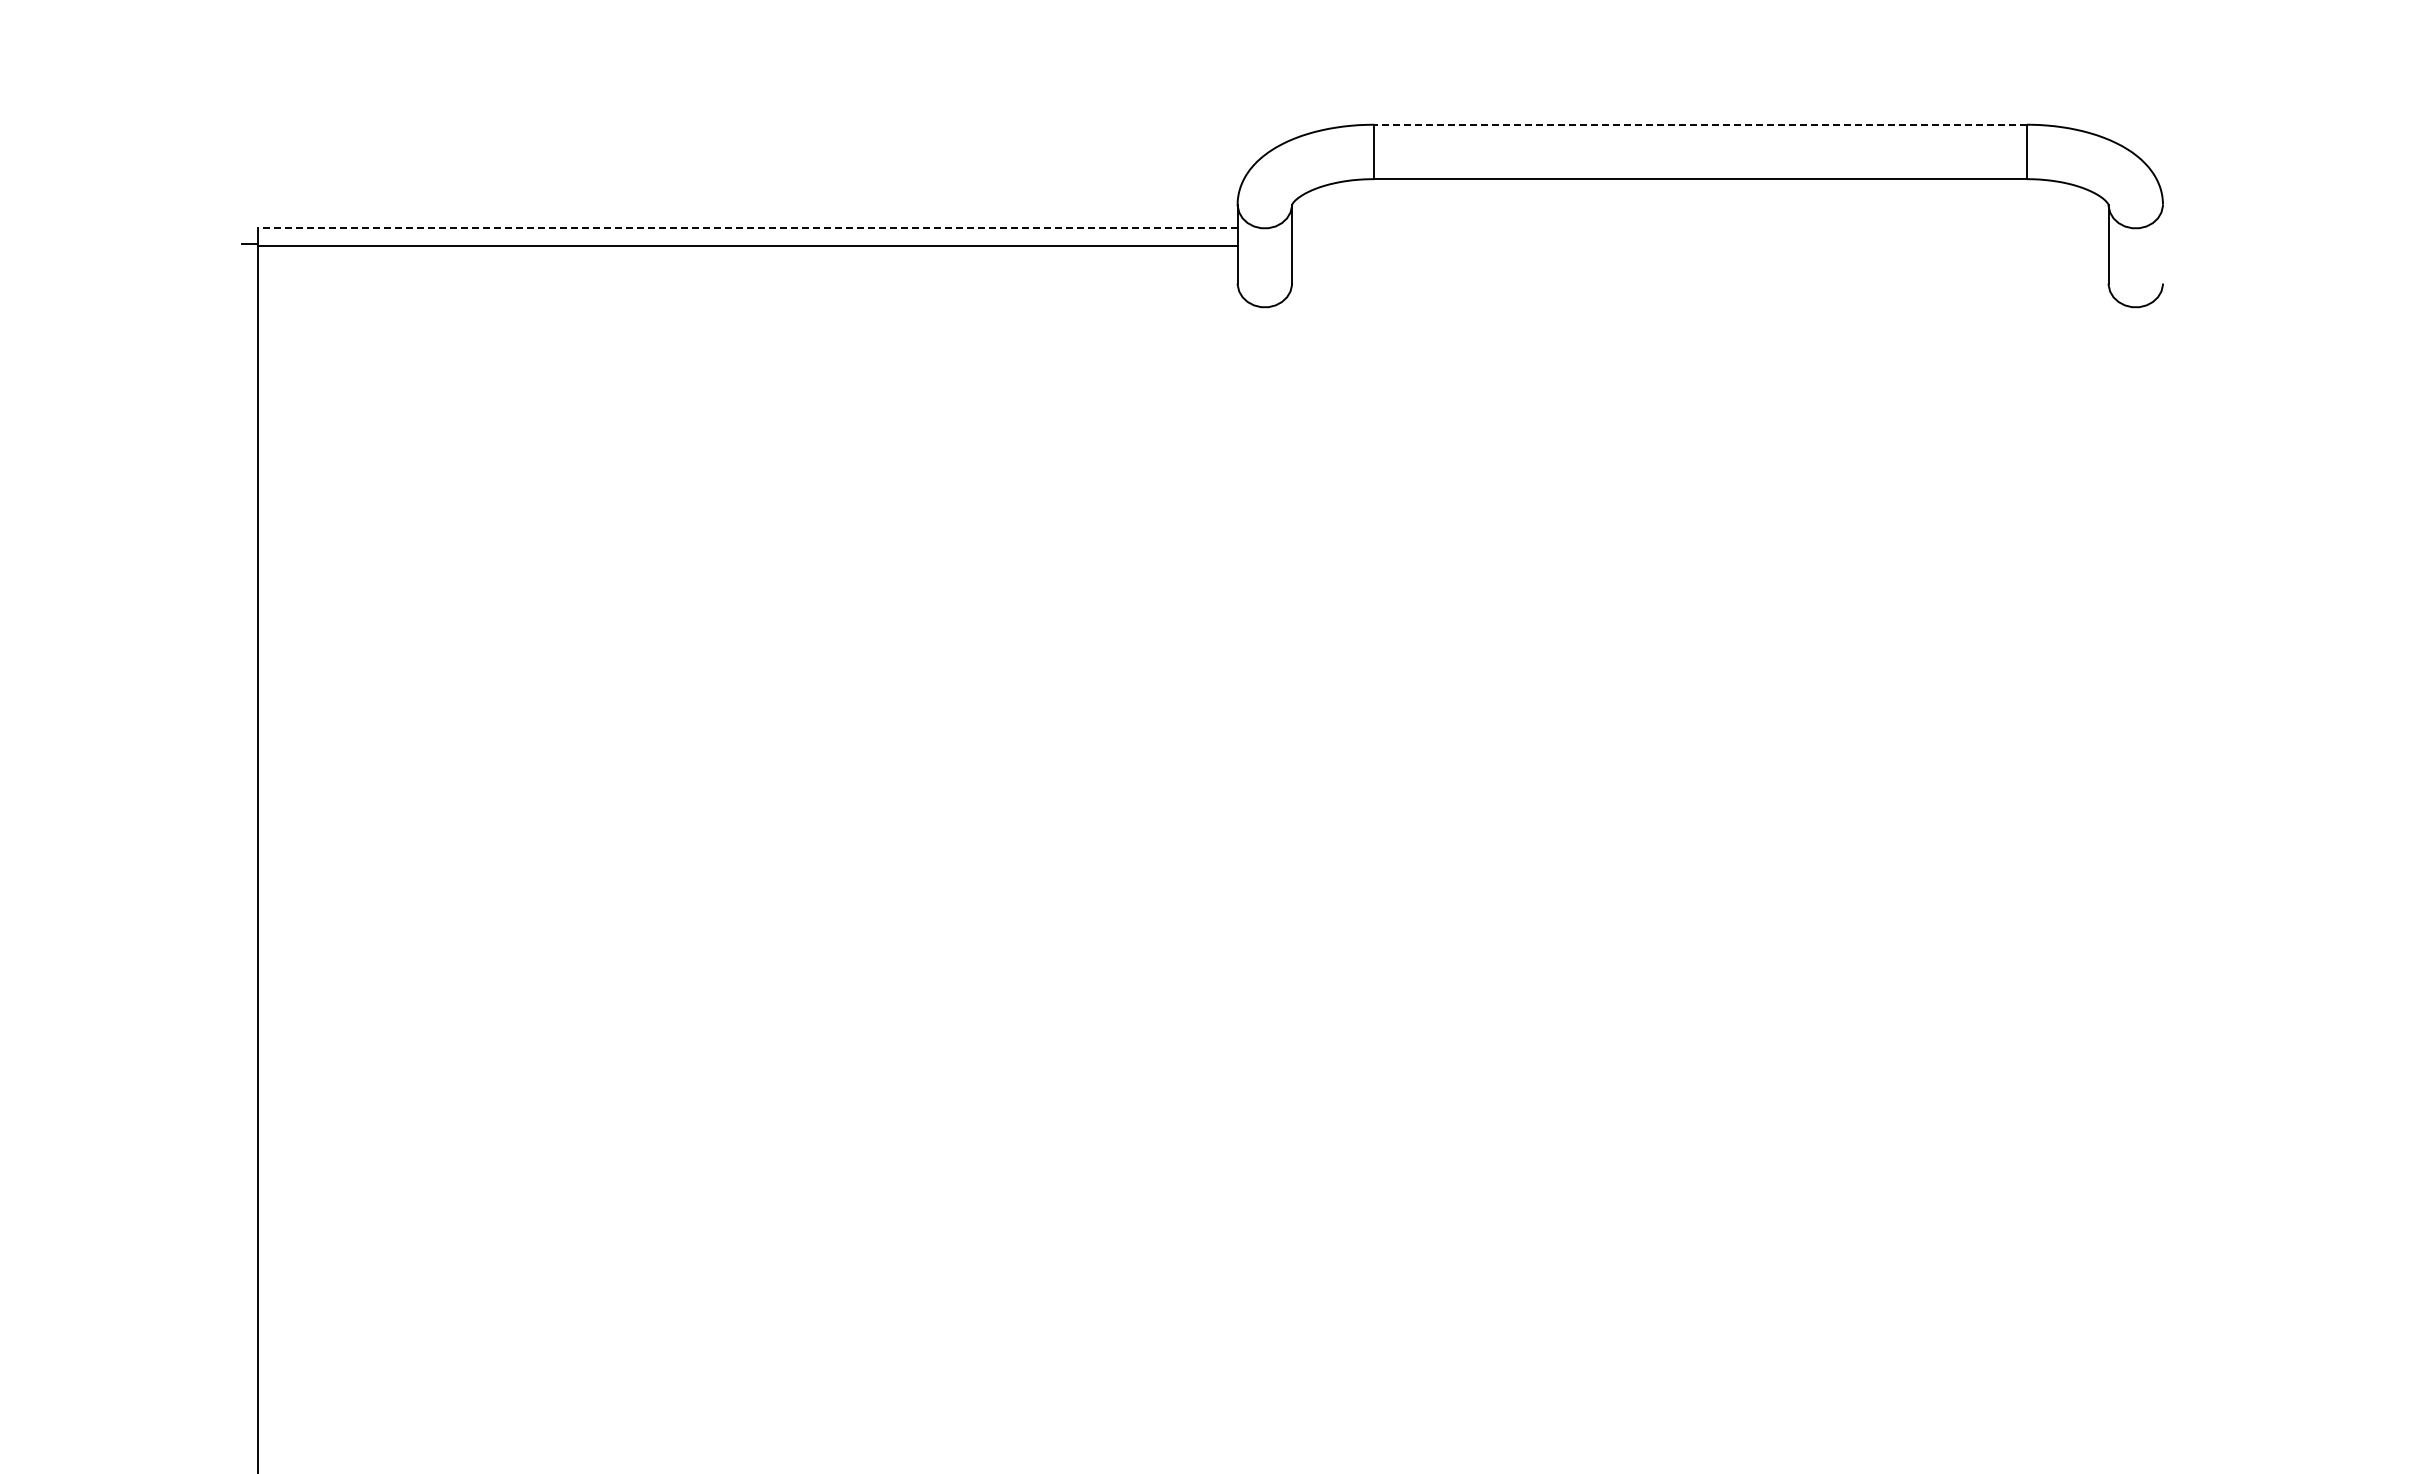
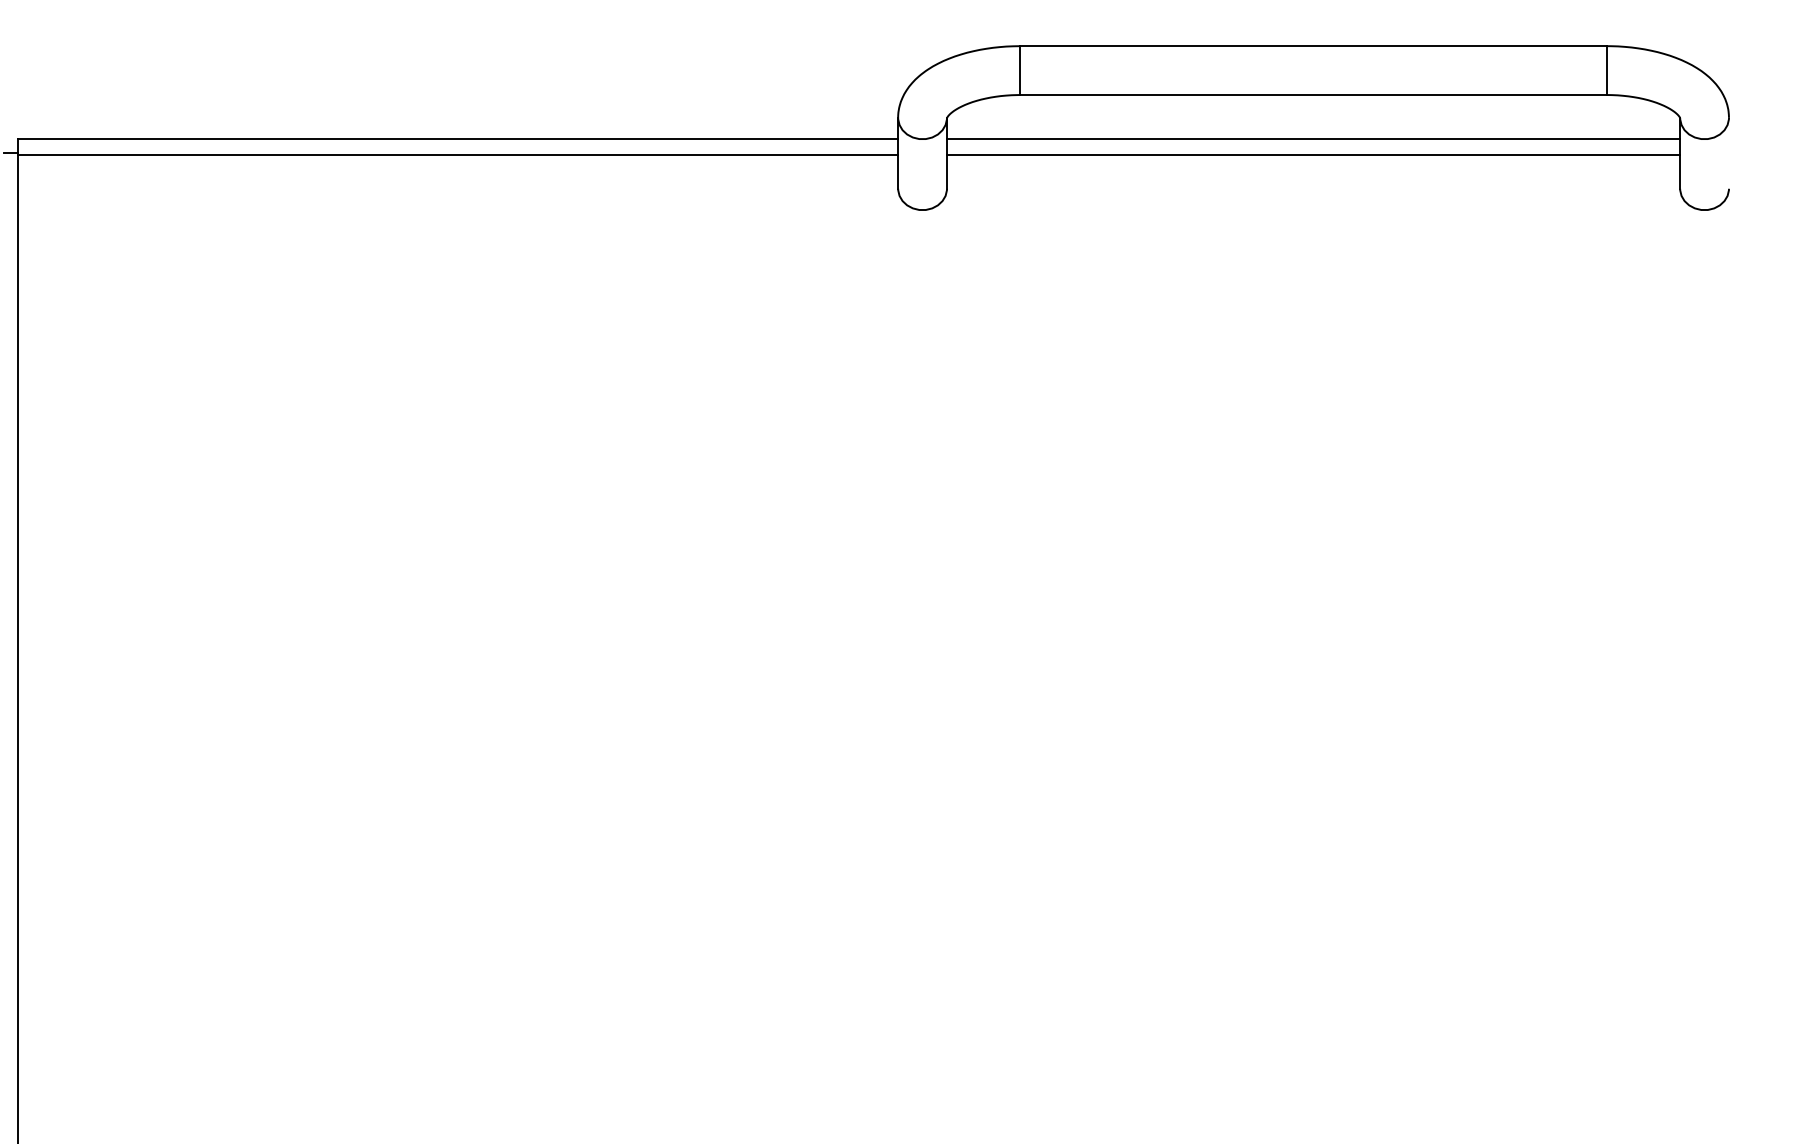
line: (1700, 124) -> (1313, 45), dashed -> solid
line: (747, 227) -> (458, 138), dashed -> solid
line: (1700, 227) -> (1313, 138), added
line: (1700, 245) -> (1313, 154), added

